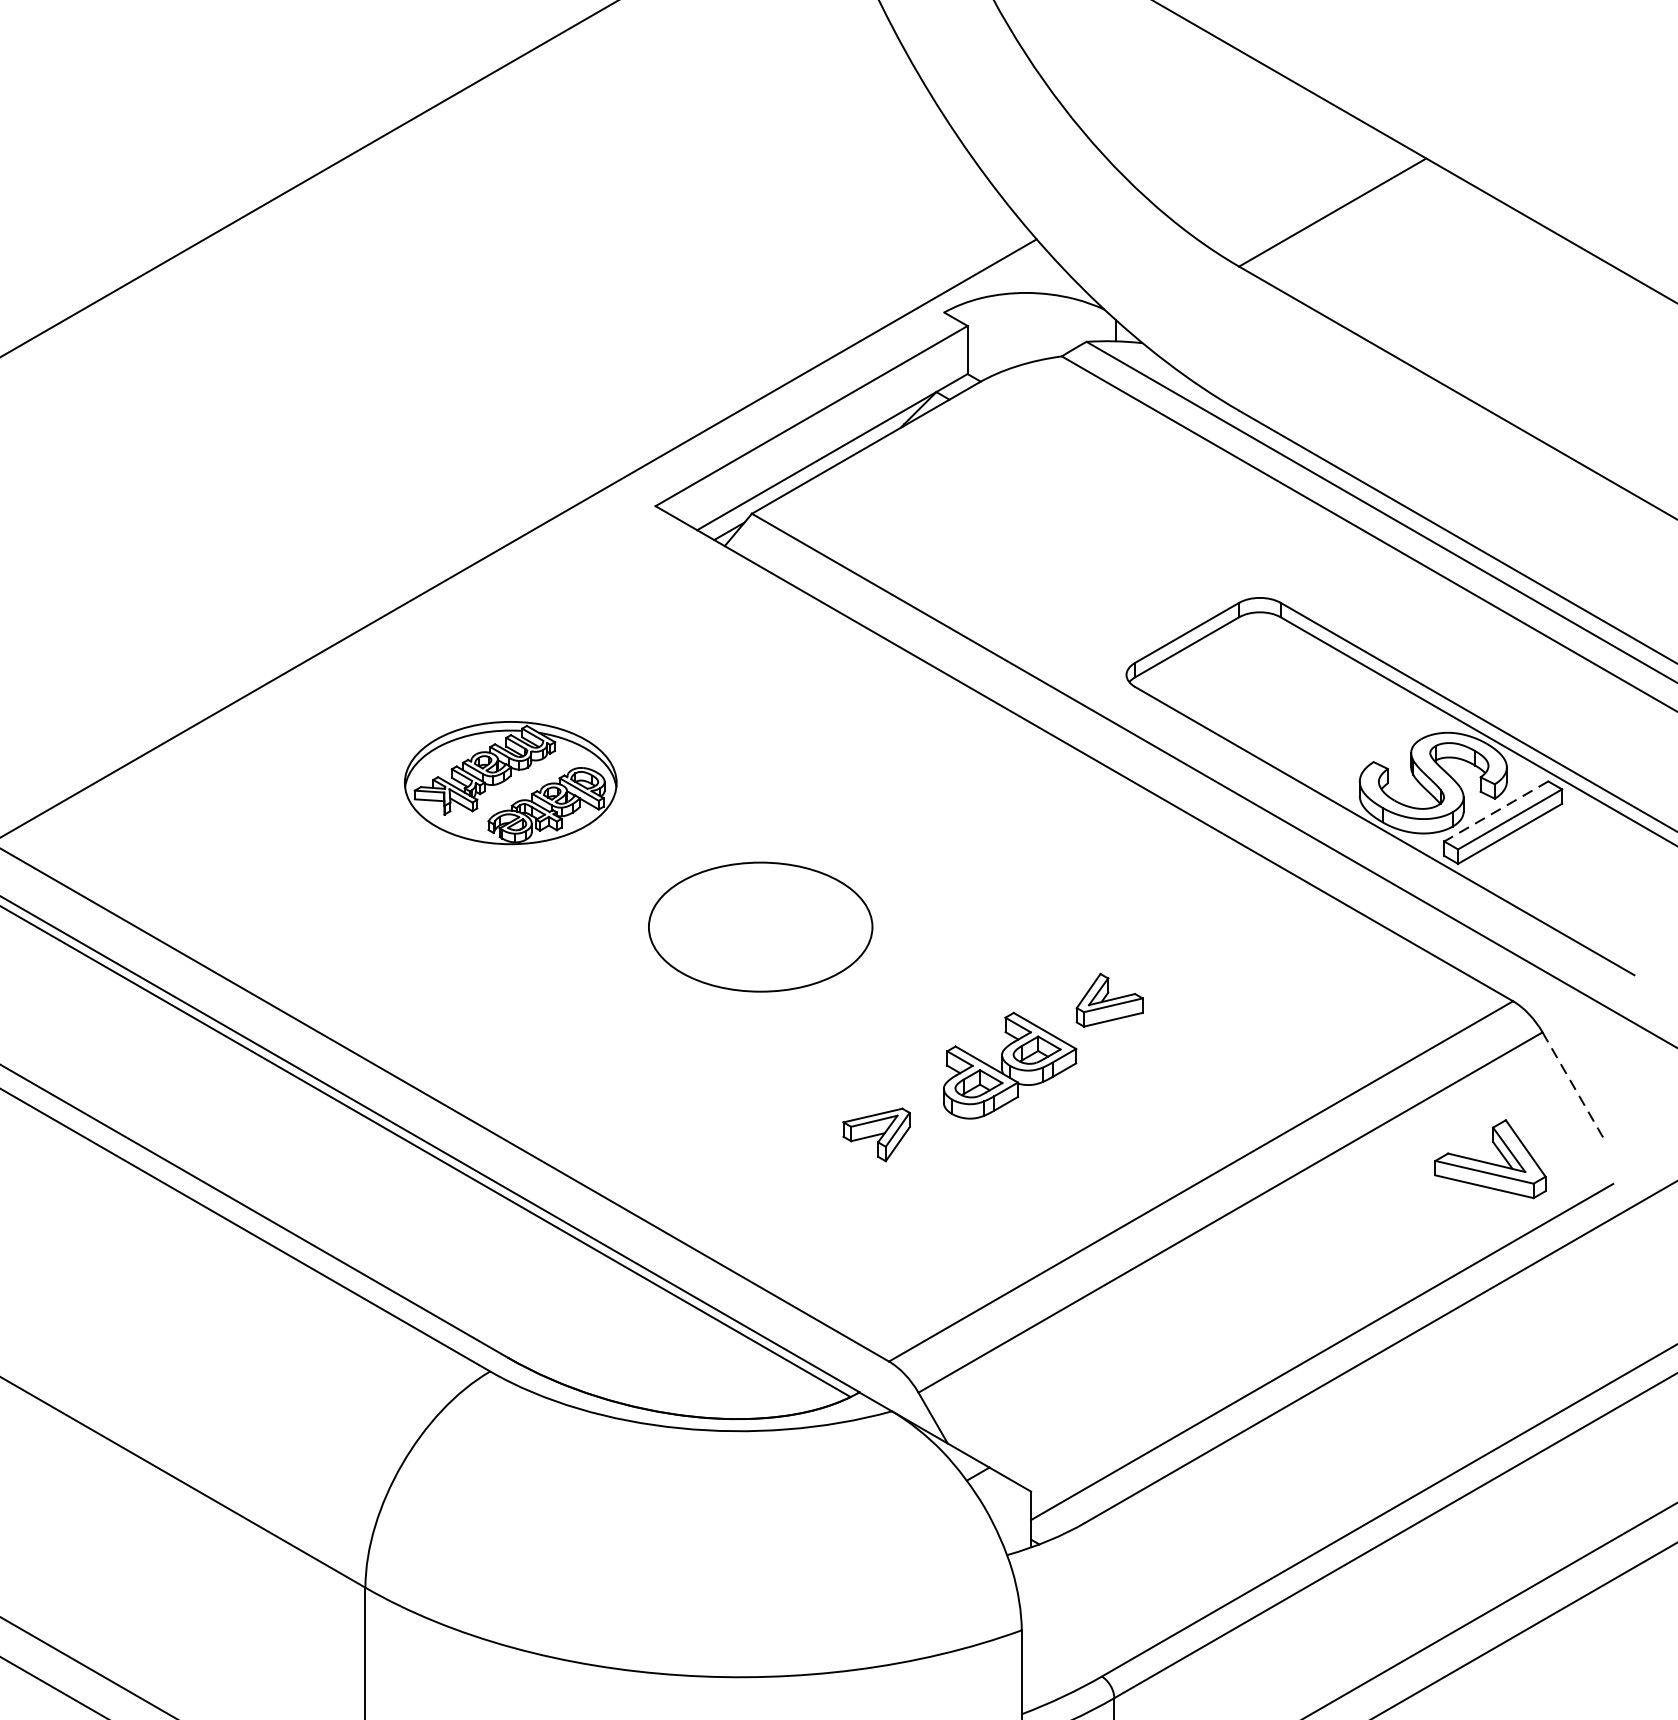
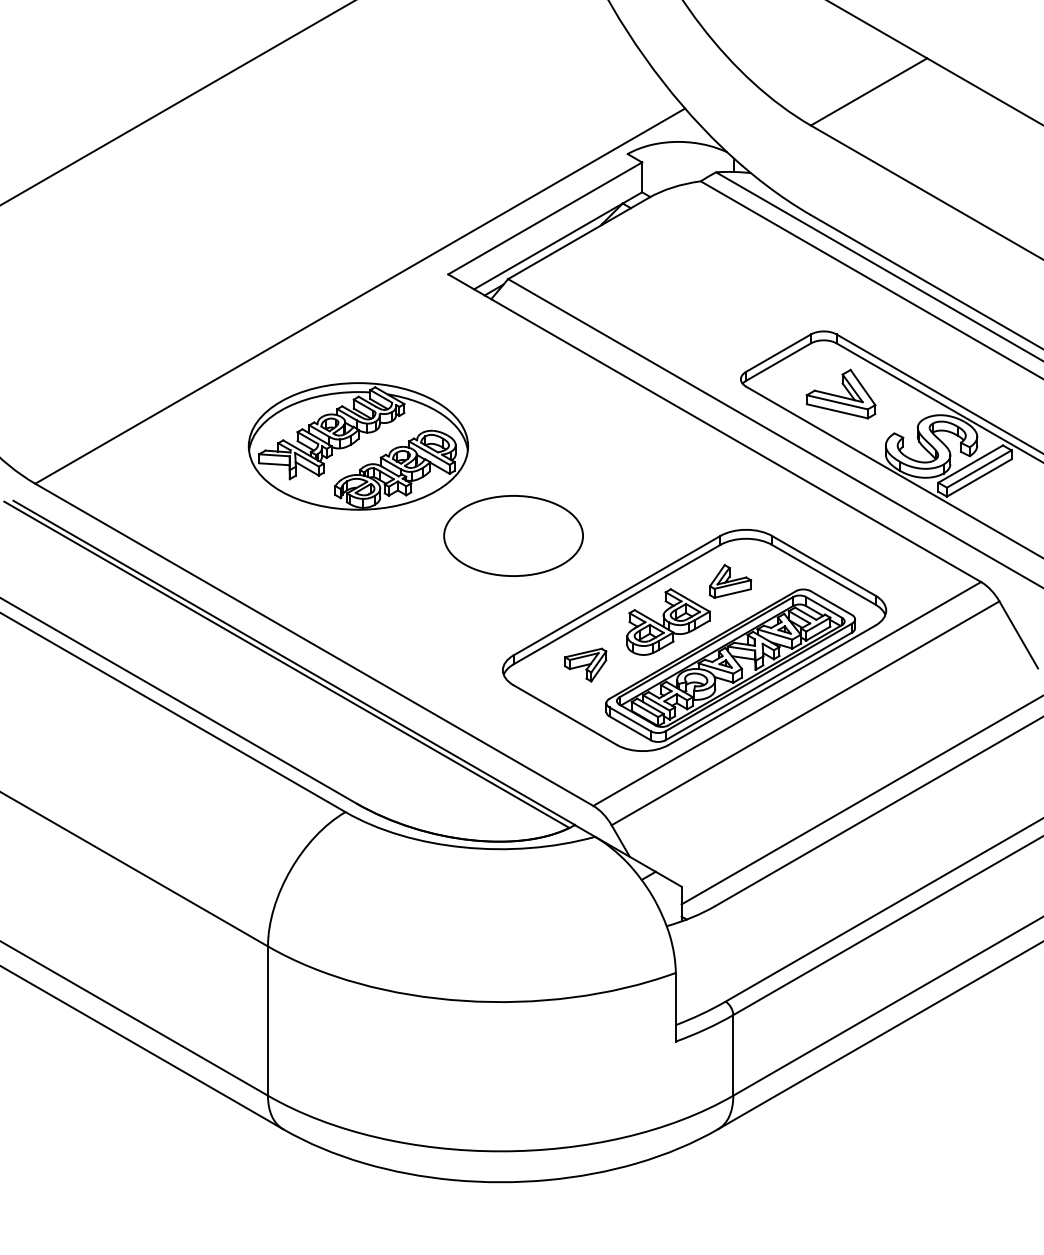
part: (509, 783) -> (357, 446), size x1.67
line: (1495, 812) -> (970, 464), dashed -> solid
line: (1573, 1085) -> (1018, 634), dashed -> solid
part: (1051, 1095) -> (694, 640), added
part: (1489, 1158) -> (840, 393), moved

